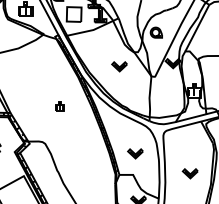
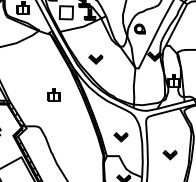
part: (119, 66) -> (95, 59), moved
part: (59, 105) -> (53, 94), size x1.67

